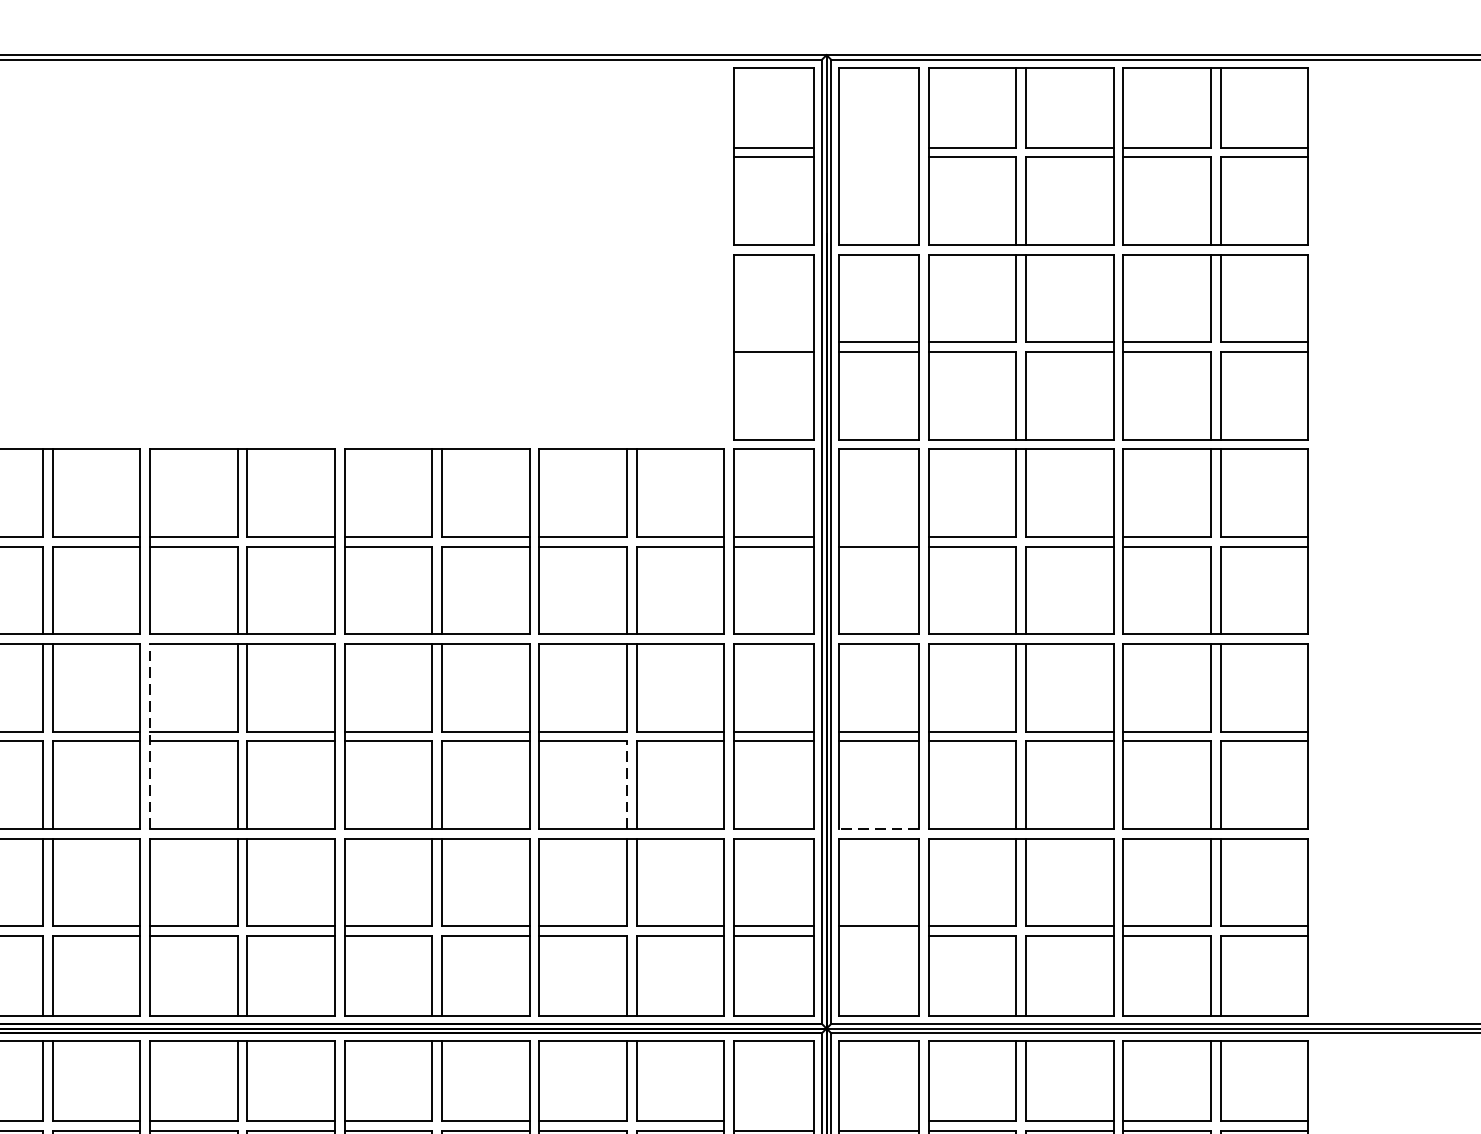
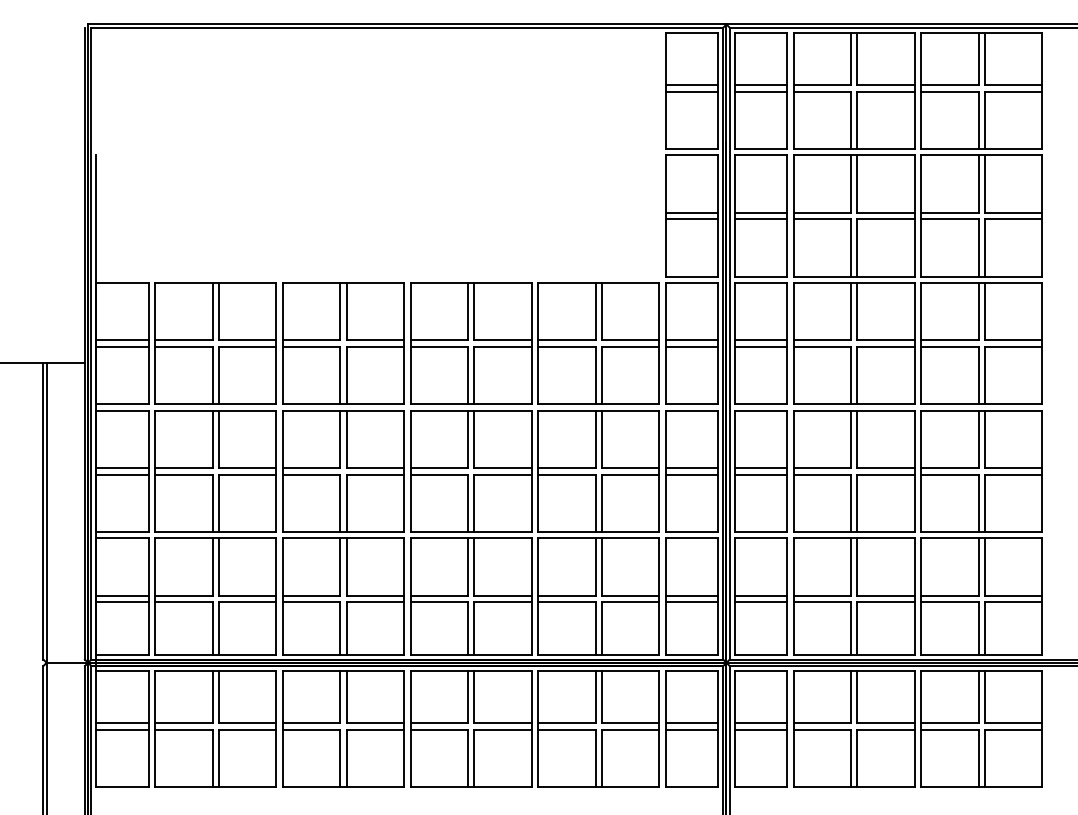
line: (878, 148) -> (760, 85), added
line: (878, 157) -> (760, 91), added
line: (773, 341) -> (691, 212), added
line: (878, 537) -> (760, 340), added
line: (149, 736) -> (282, 471), dashed -> solid
line: (626, 785) -> (595, 503), dashed -> solid
line: (878, 828) -> (760, 531), dashed -> solid
line: (878, 936) -> (760, 602), added
line: (773, 1121) -> (691, 723), added
line: (878, 1121) -> (760, 723), added

